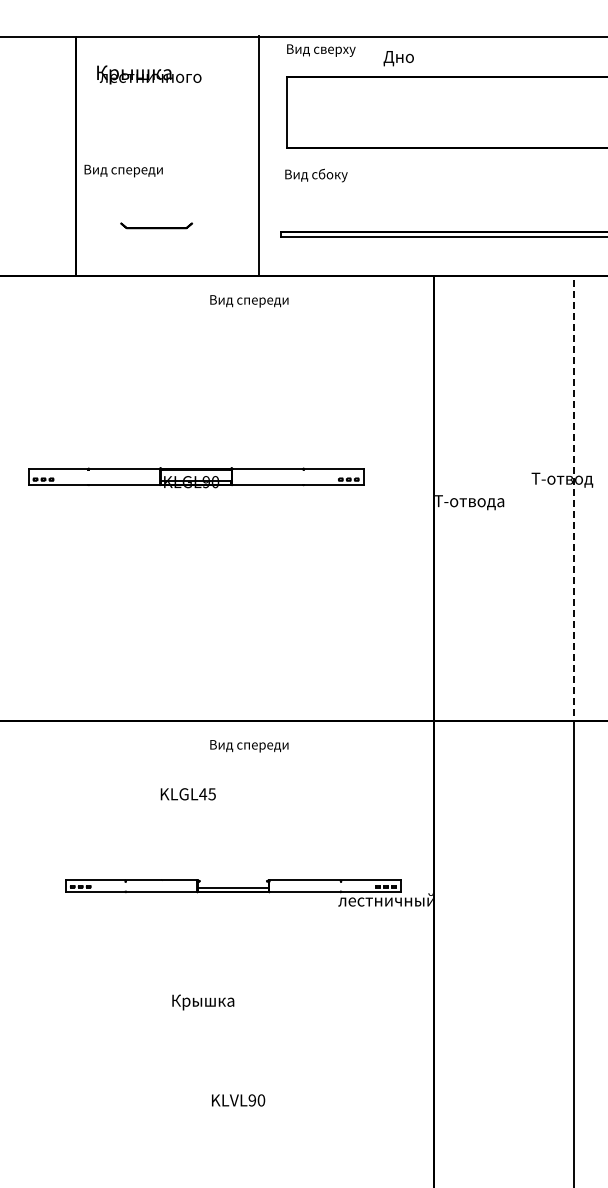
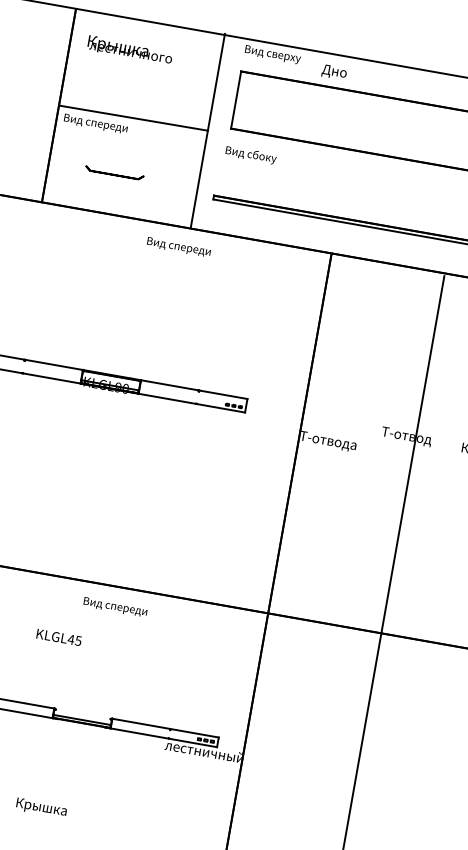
line: (167, 155) -> (133, 117), added
line: (573, 500) -> (412, 454), dashed -> solid

